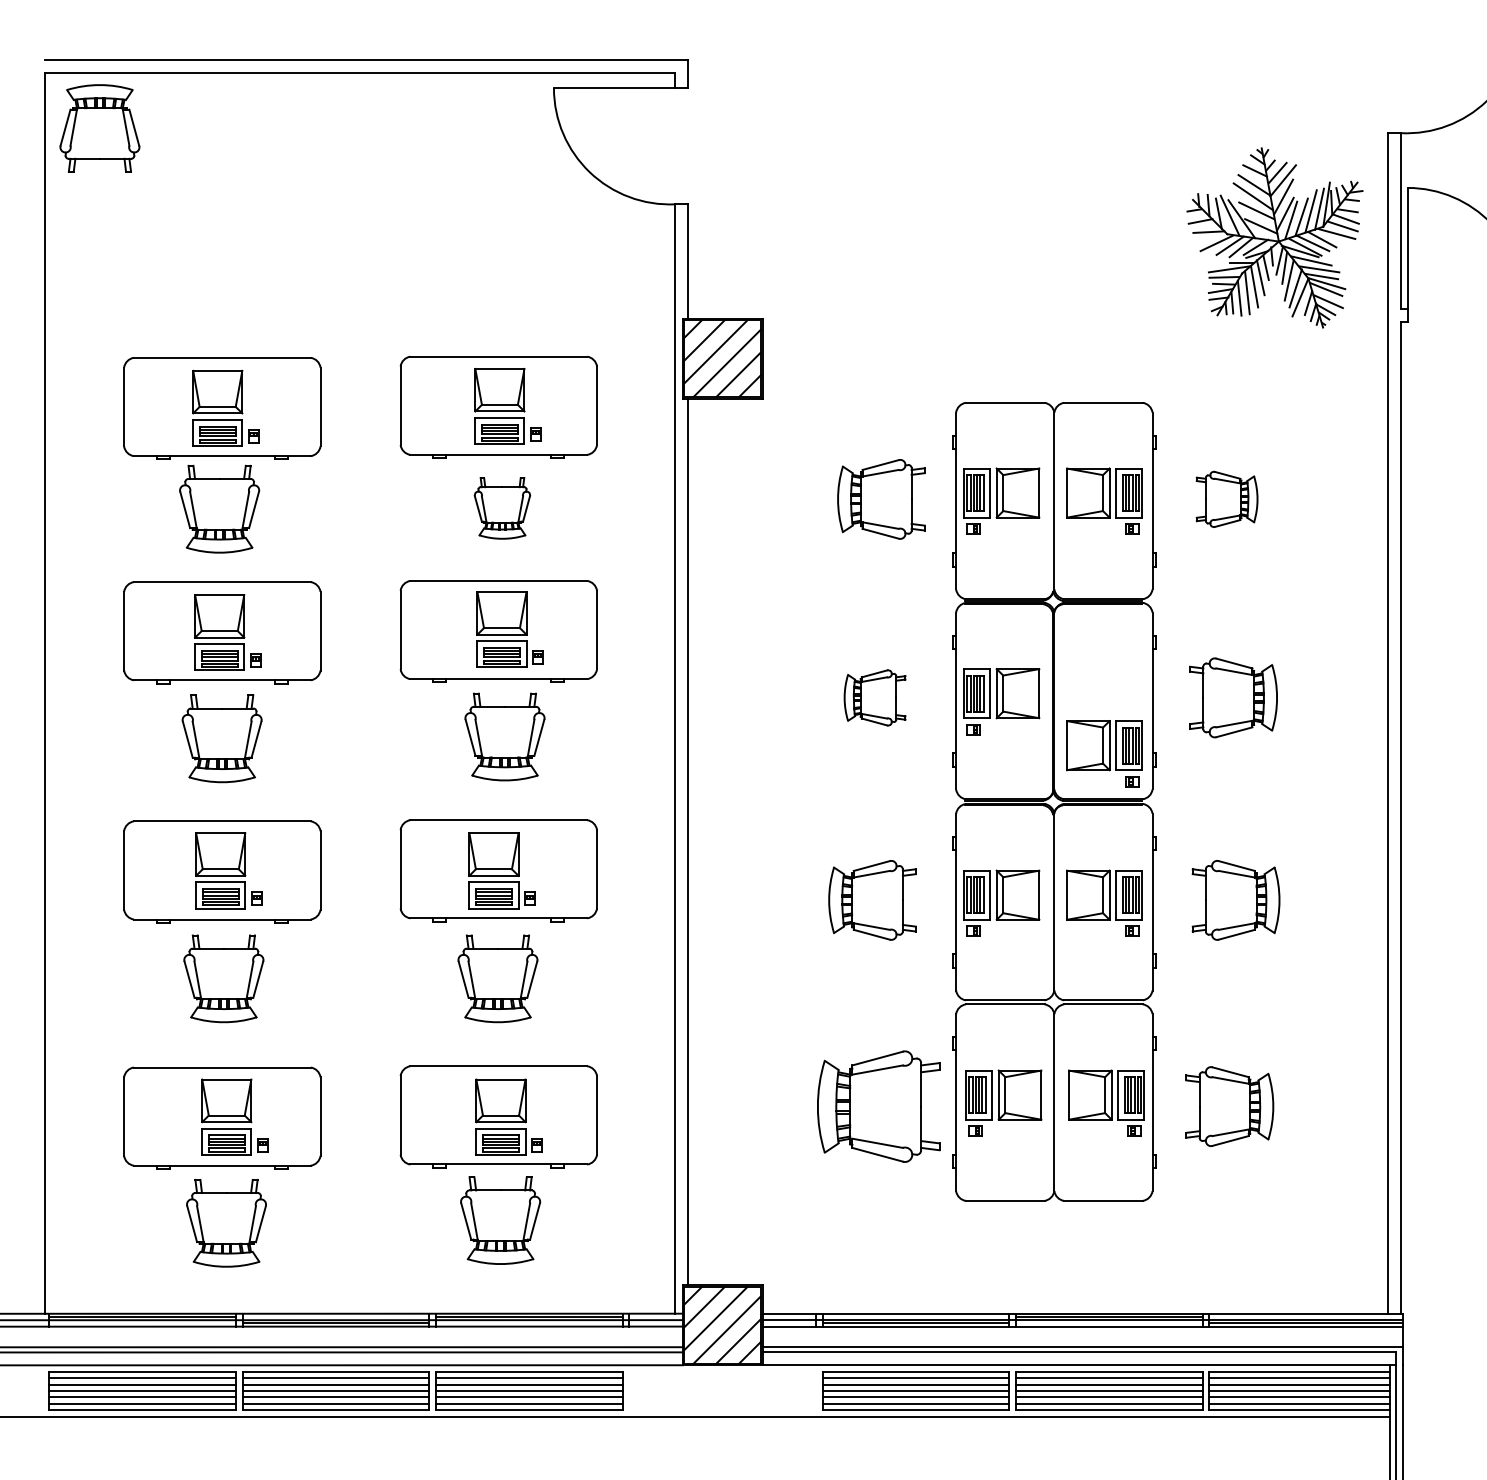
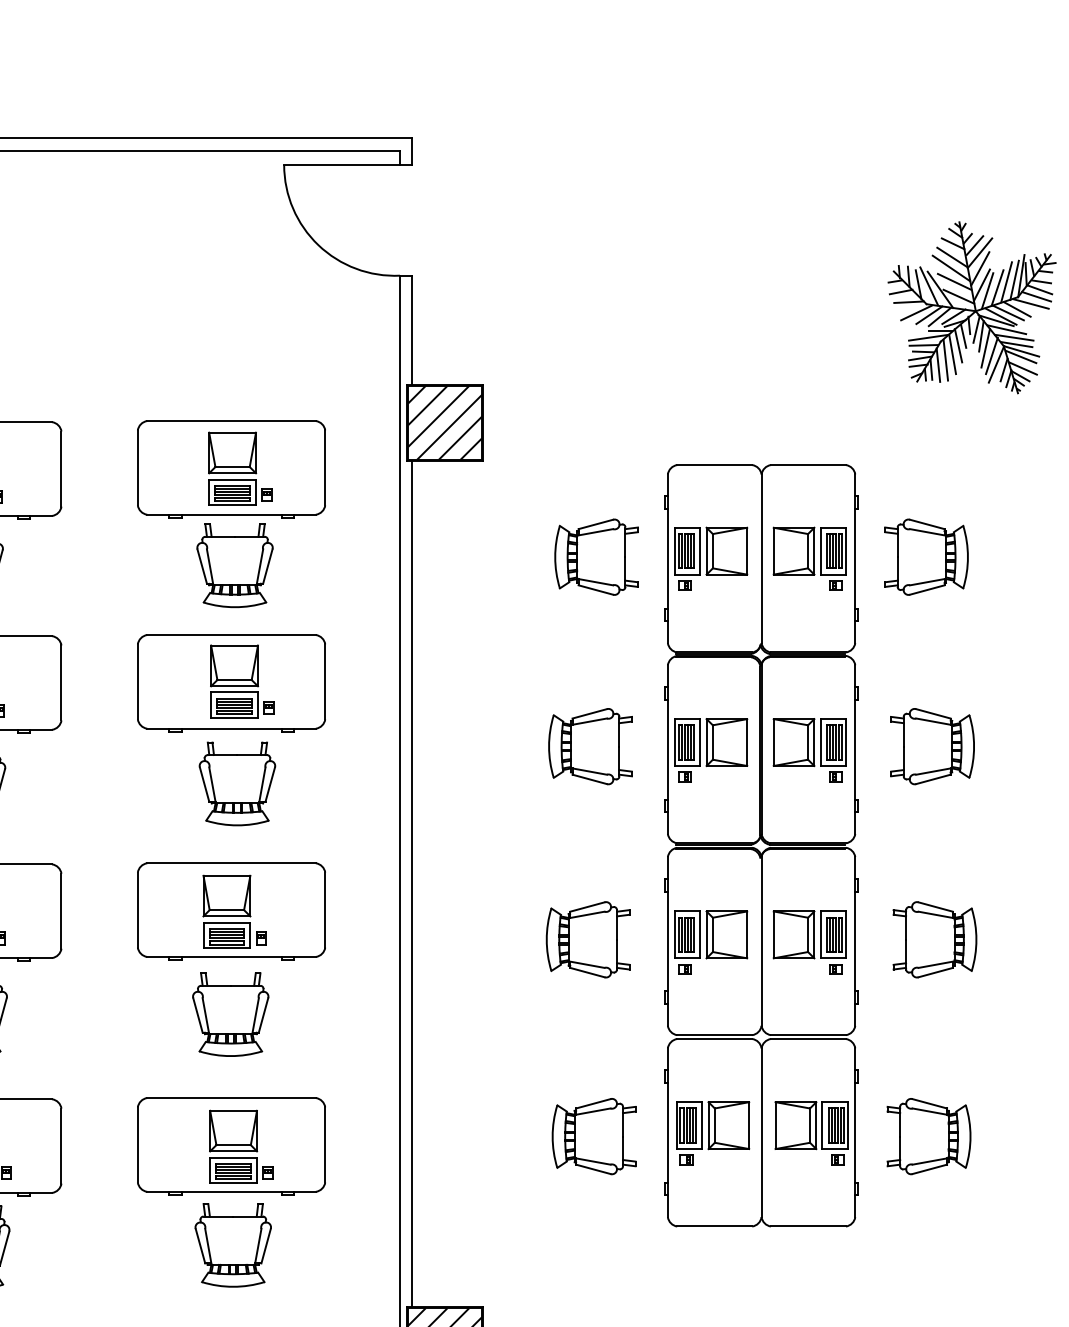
part: (1226, 499) -> (925, 557), size x1.43
part: (502, 508) -> (235, 565), size x1.43
part: (874, 697) -> (589, 746), size x1.43
part: (1104, 753) -> (809, 750), moved
part: (878, 1106) -> (593, 1136), size x0.71

